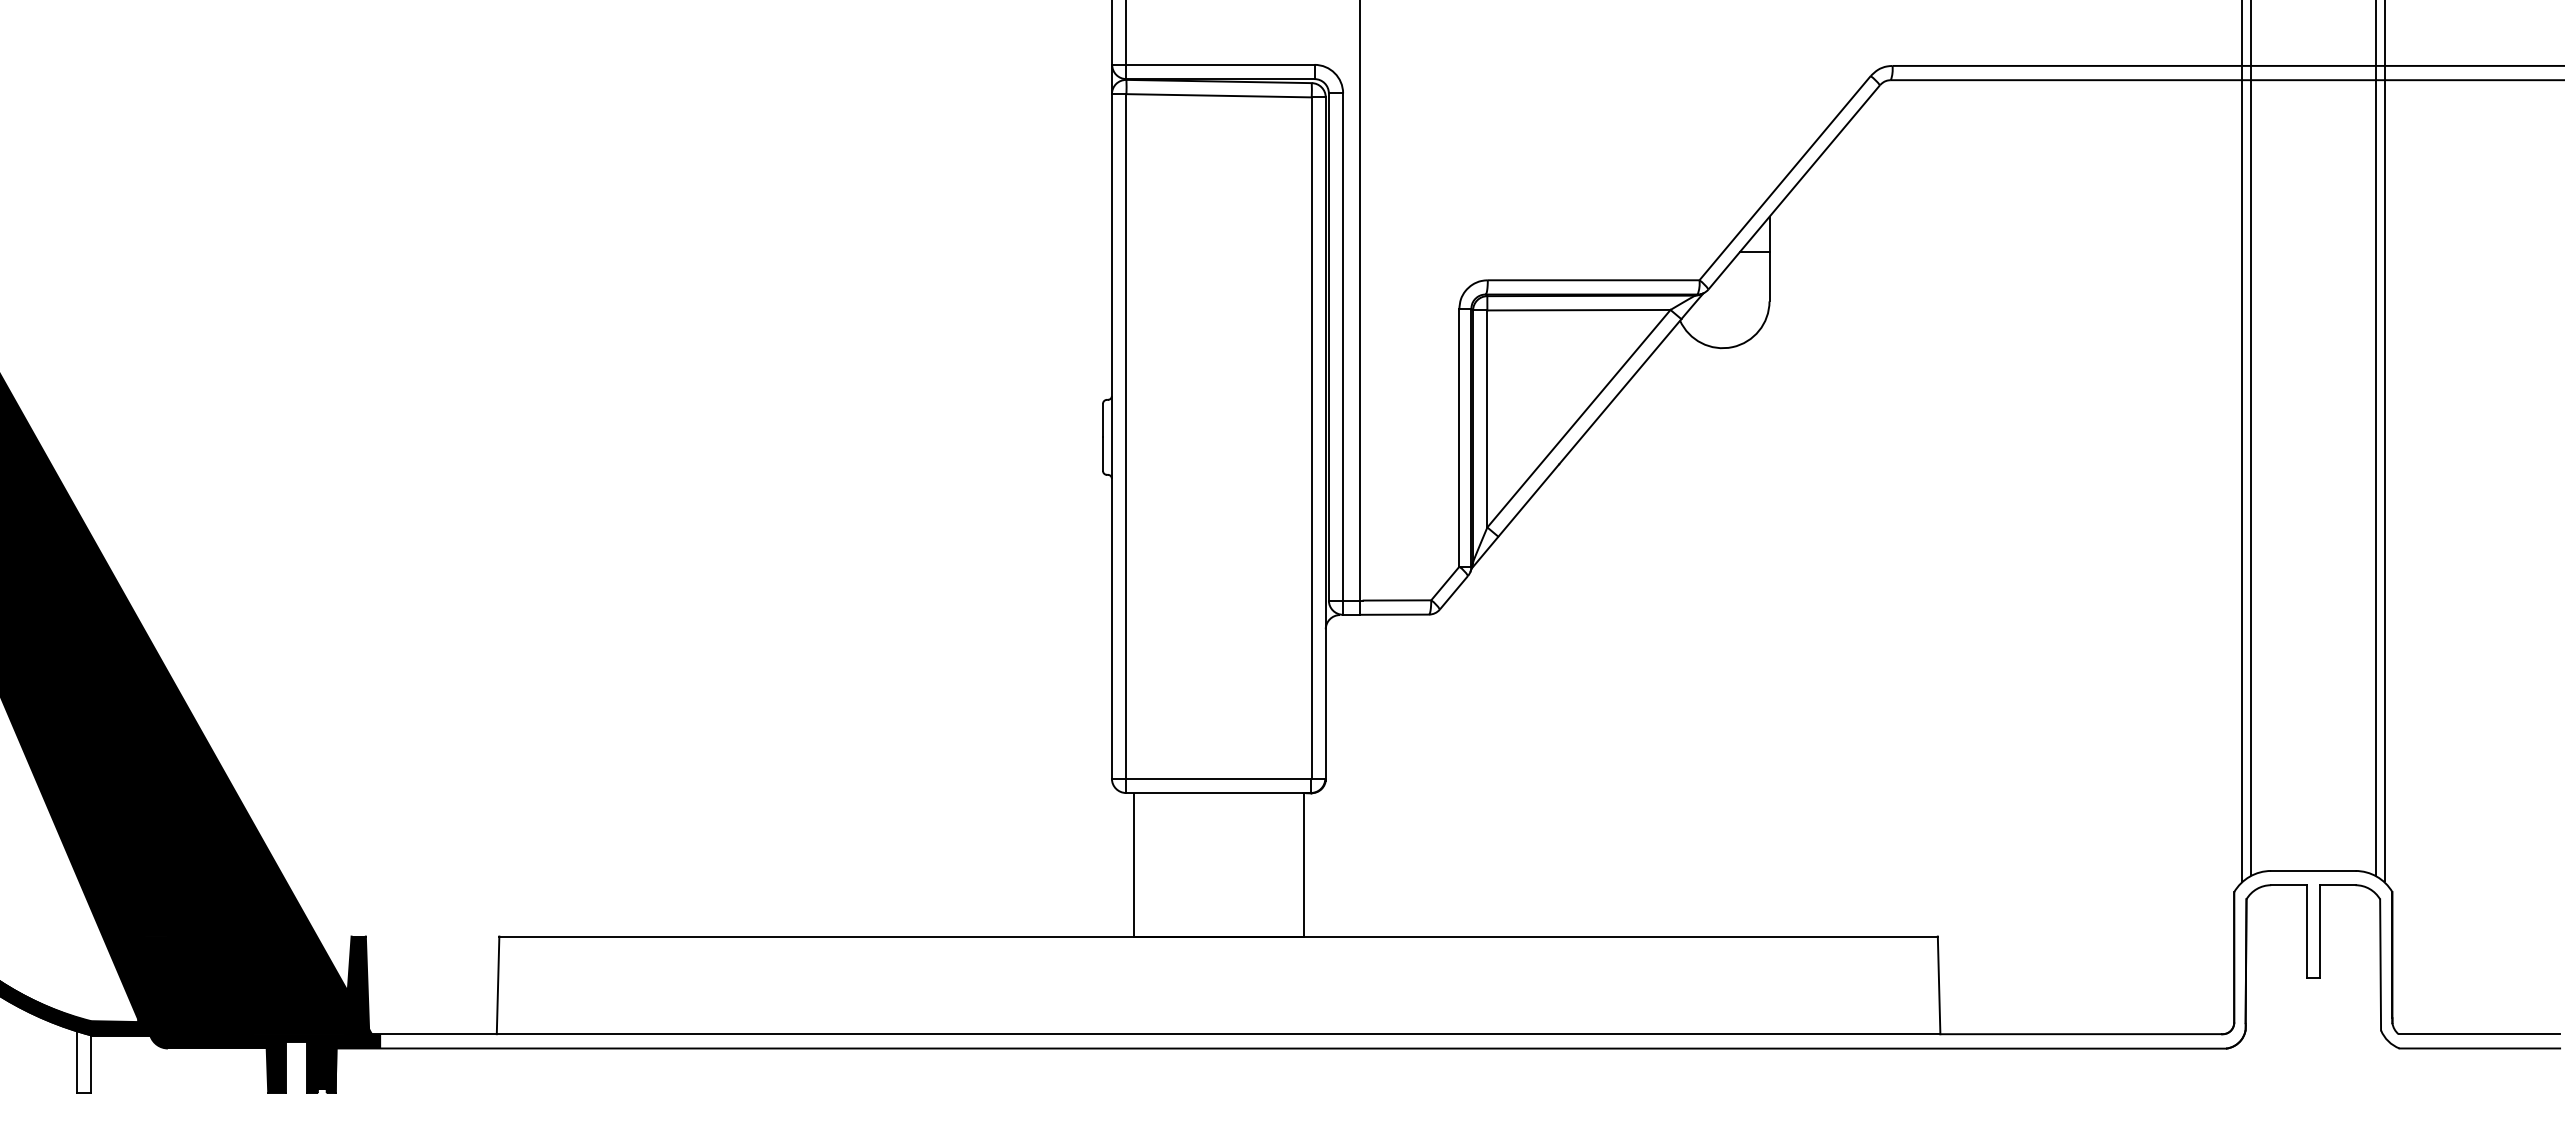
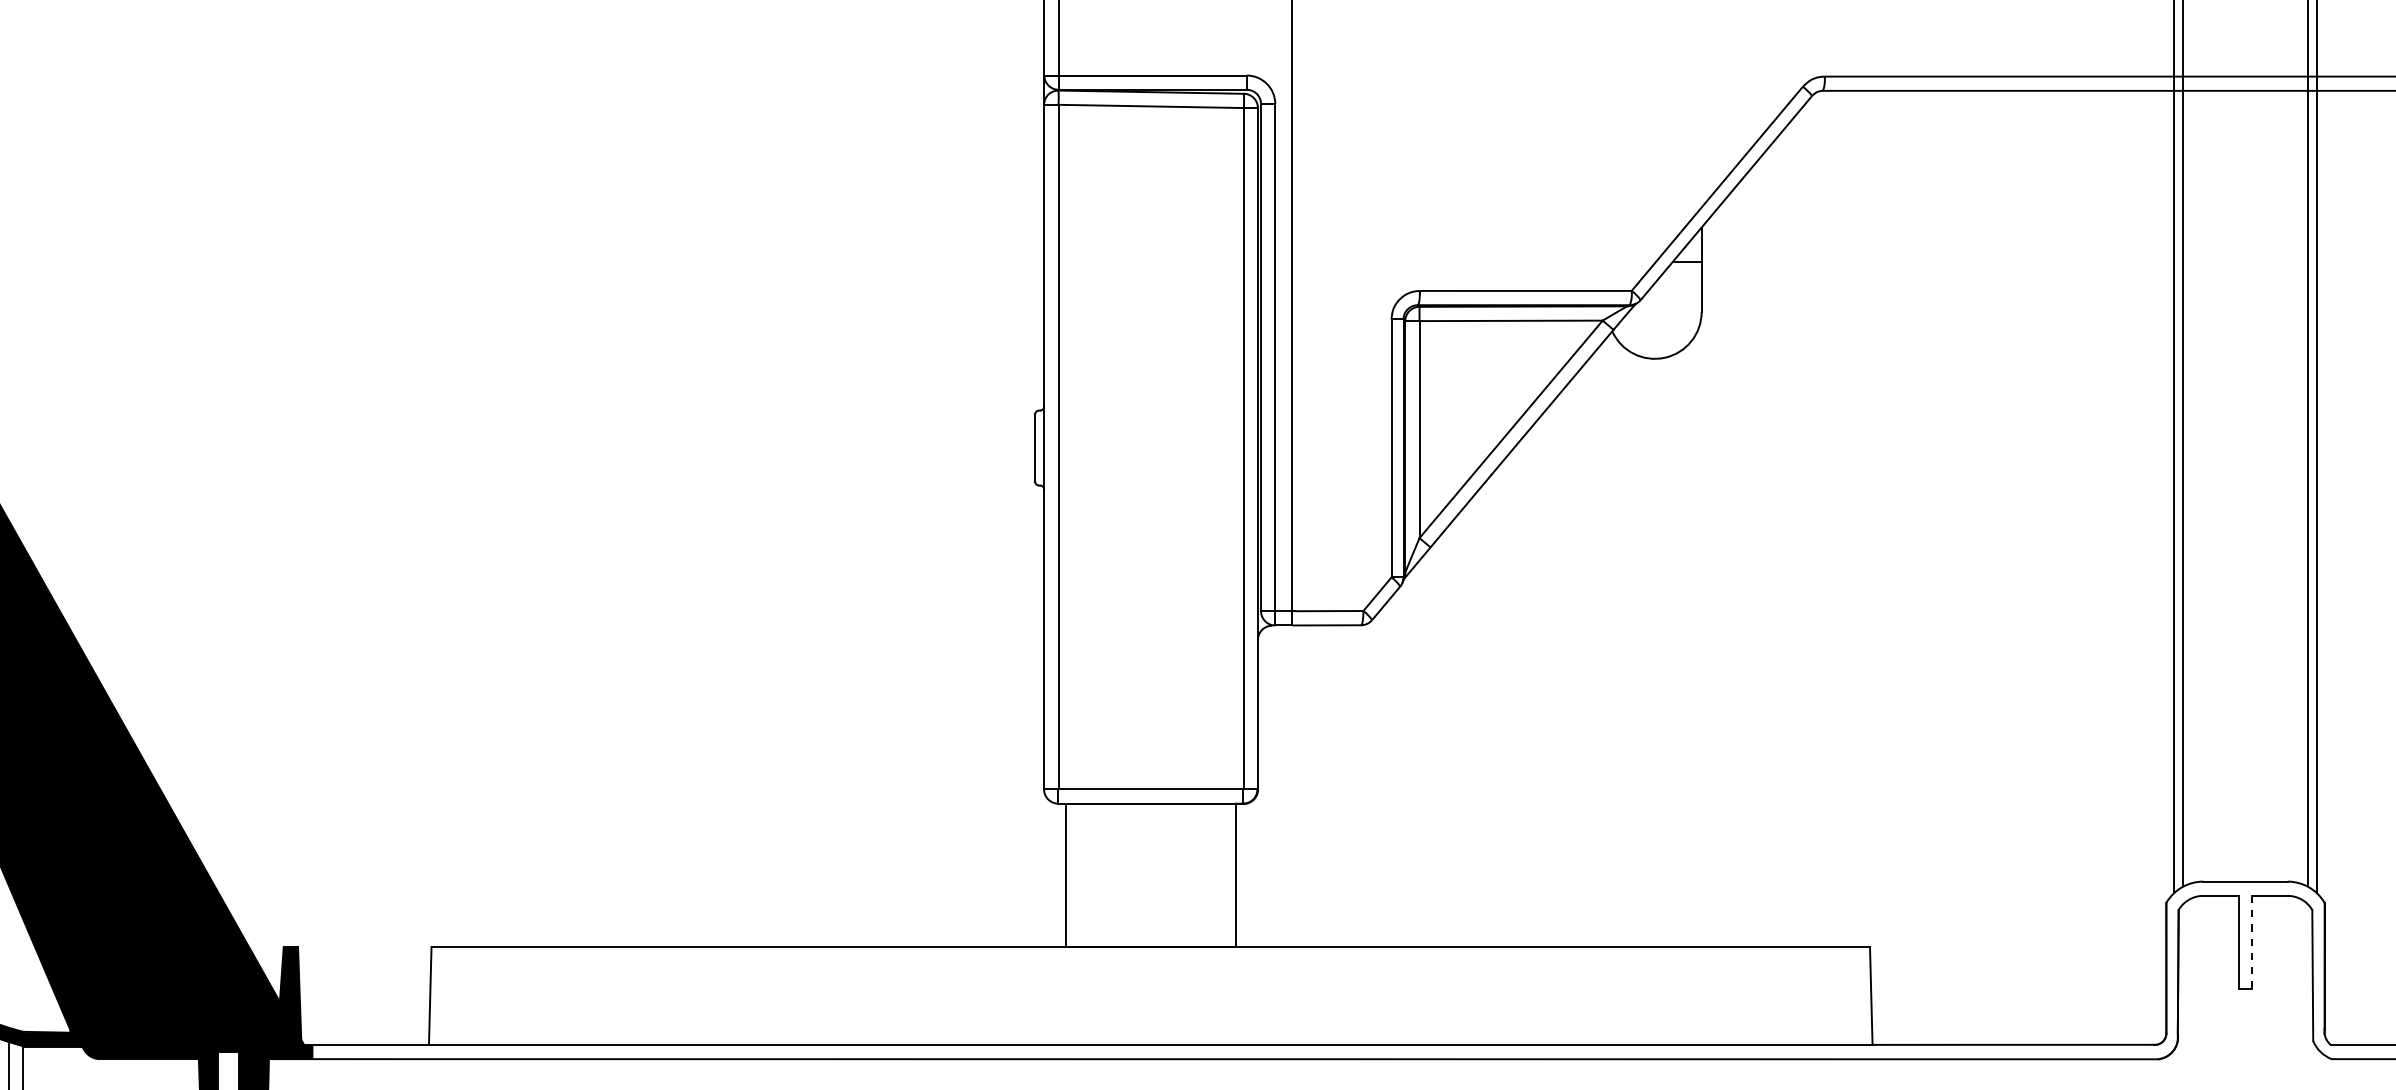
line: (2319, 931) -> (2251, 942), solid -> dashed

